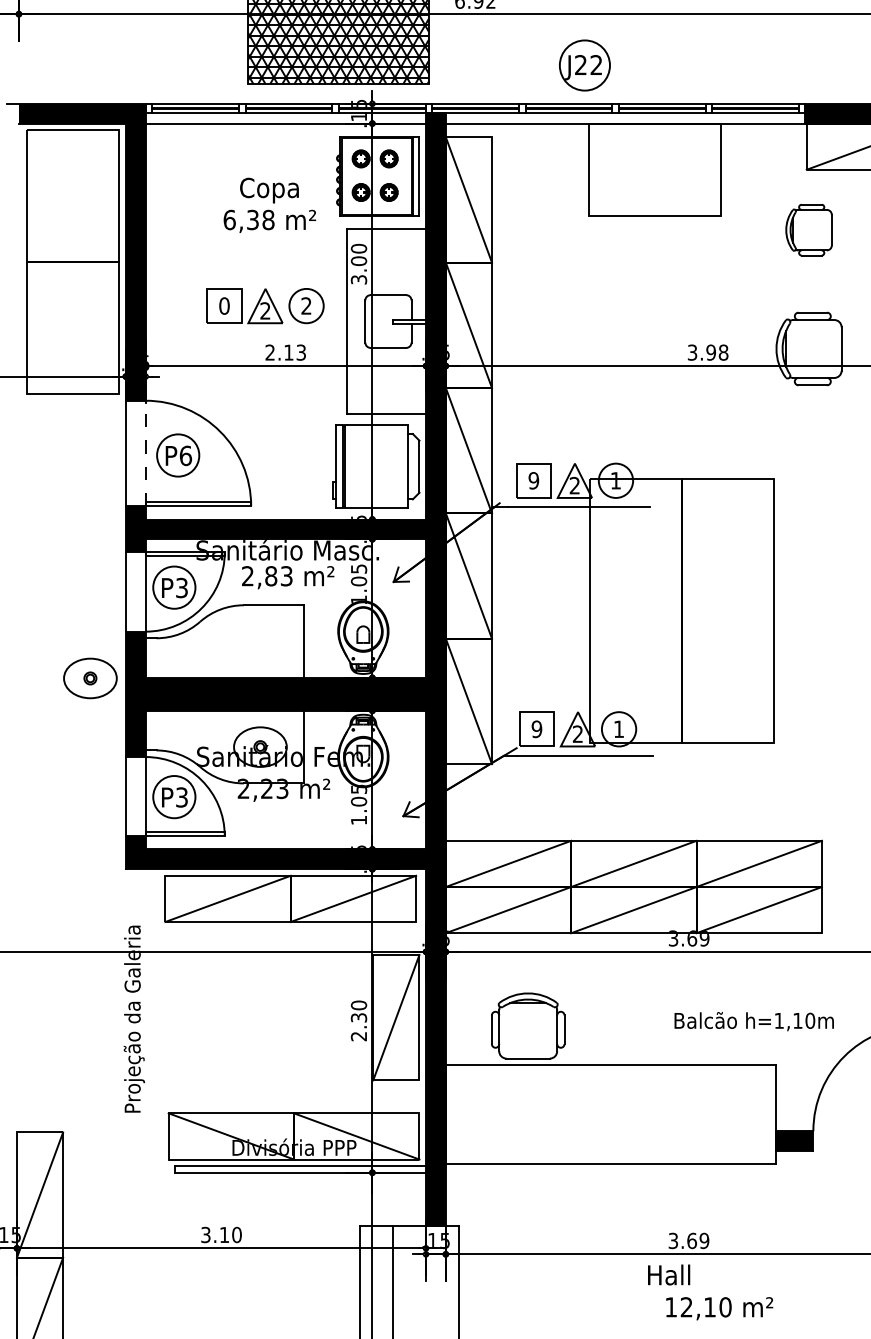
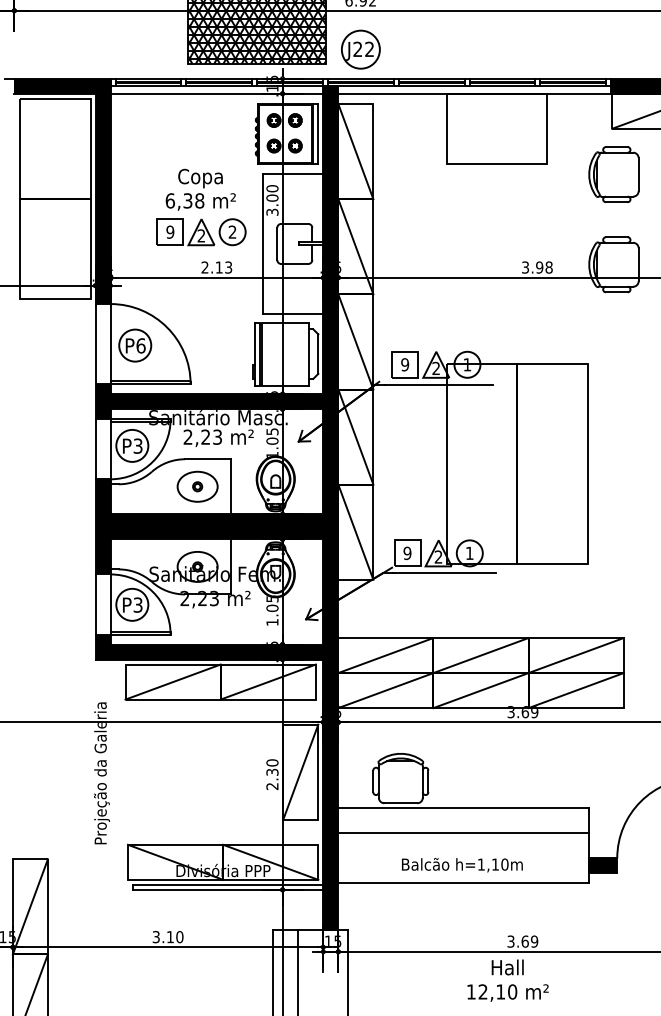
part: (584, 65) -> (360, 49), moved
text: (269, 204) -> (200, 189), moved
part: (808, 230) -> (613, 174), size x1.43
text: (224, 306) -> (170, 232), 0 -> 9
line: (145, 452) -> (110, 343), dashed -> solid
text: (270, 575) -> (205, 436), 2,83 -> 2,23
part: (90, 678) -> (197, 486), moved
text: (754, 1022) -> (462, 865), moved
line: (610, 1098) -> (463, 833), added
text: (718, 1307) -> (507, 992), moved

